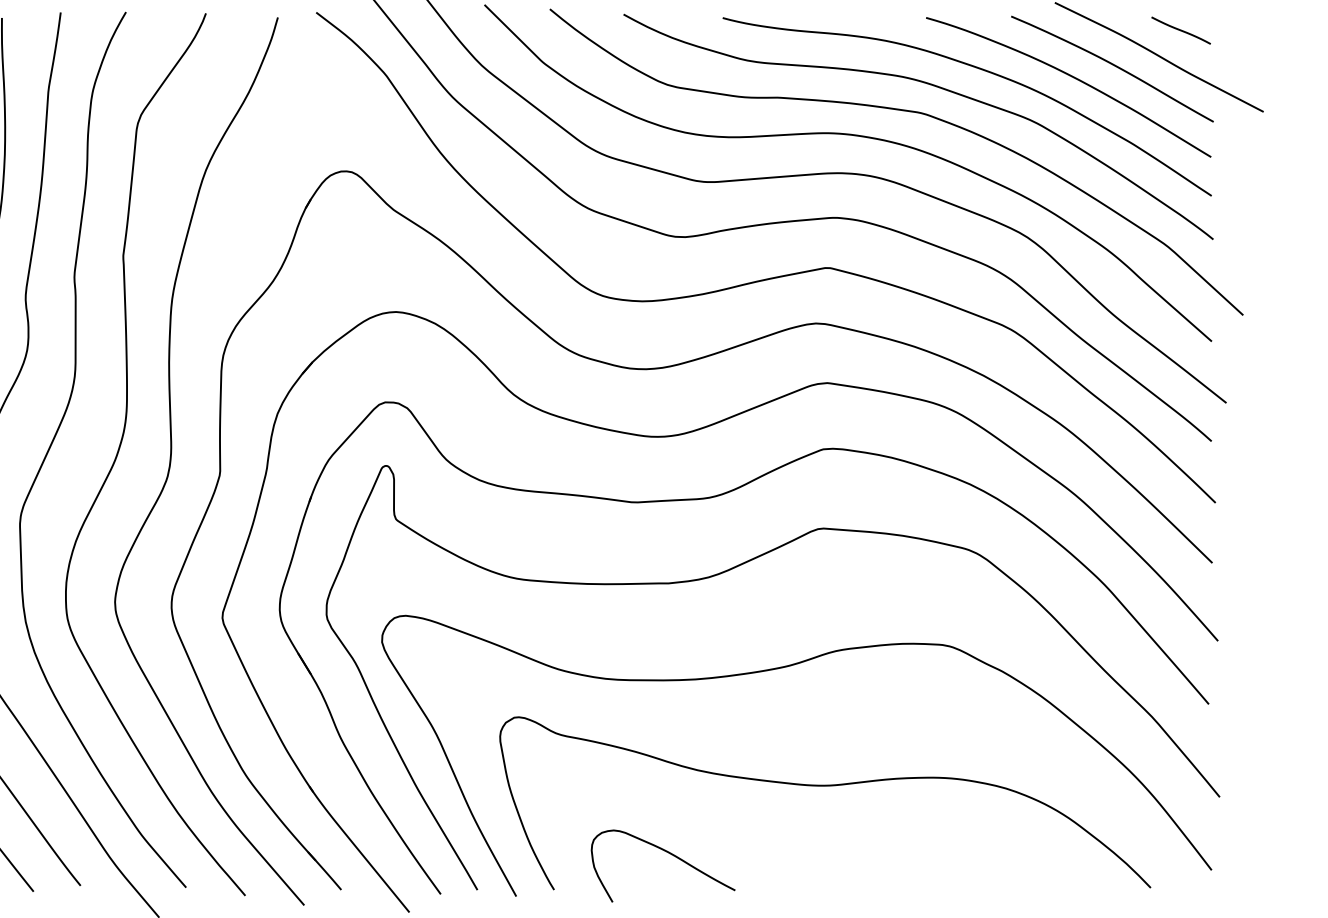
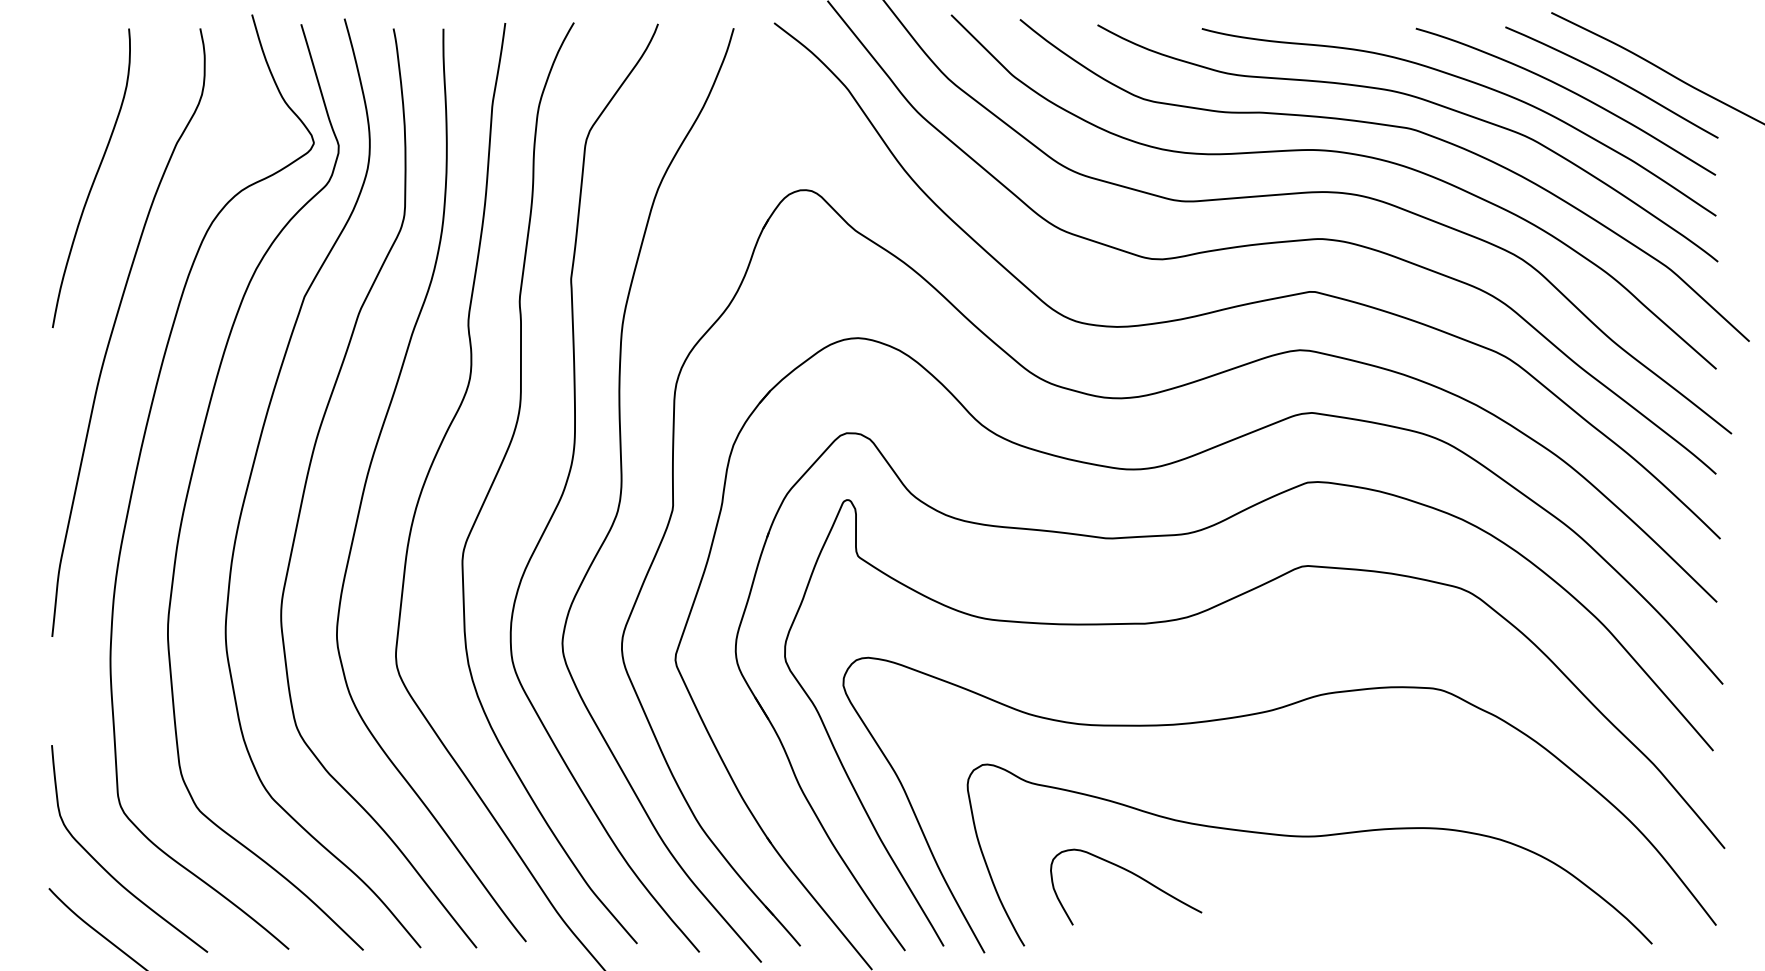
line: (1180, 30) -> (1683, 41), removed
curve: (669, 854) -> (1132, 874), moved

